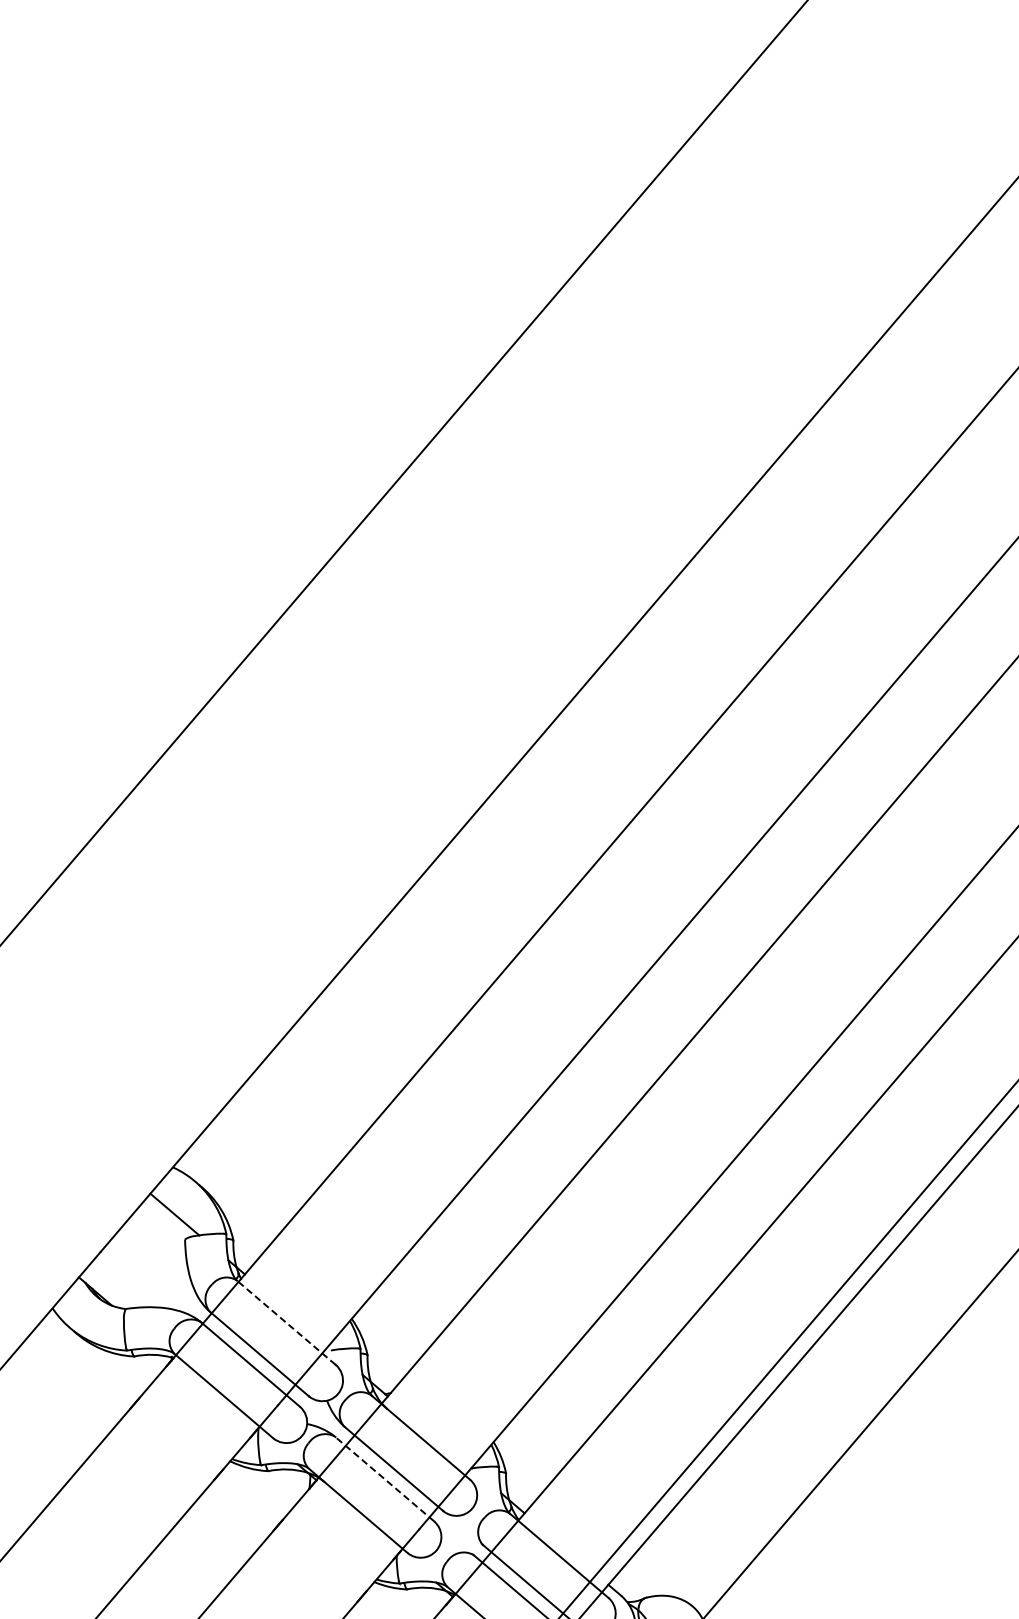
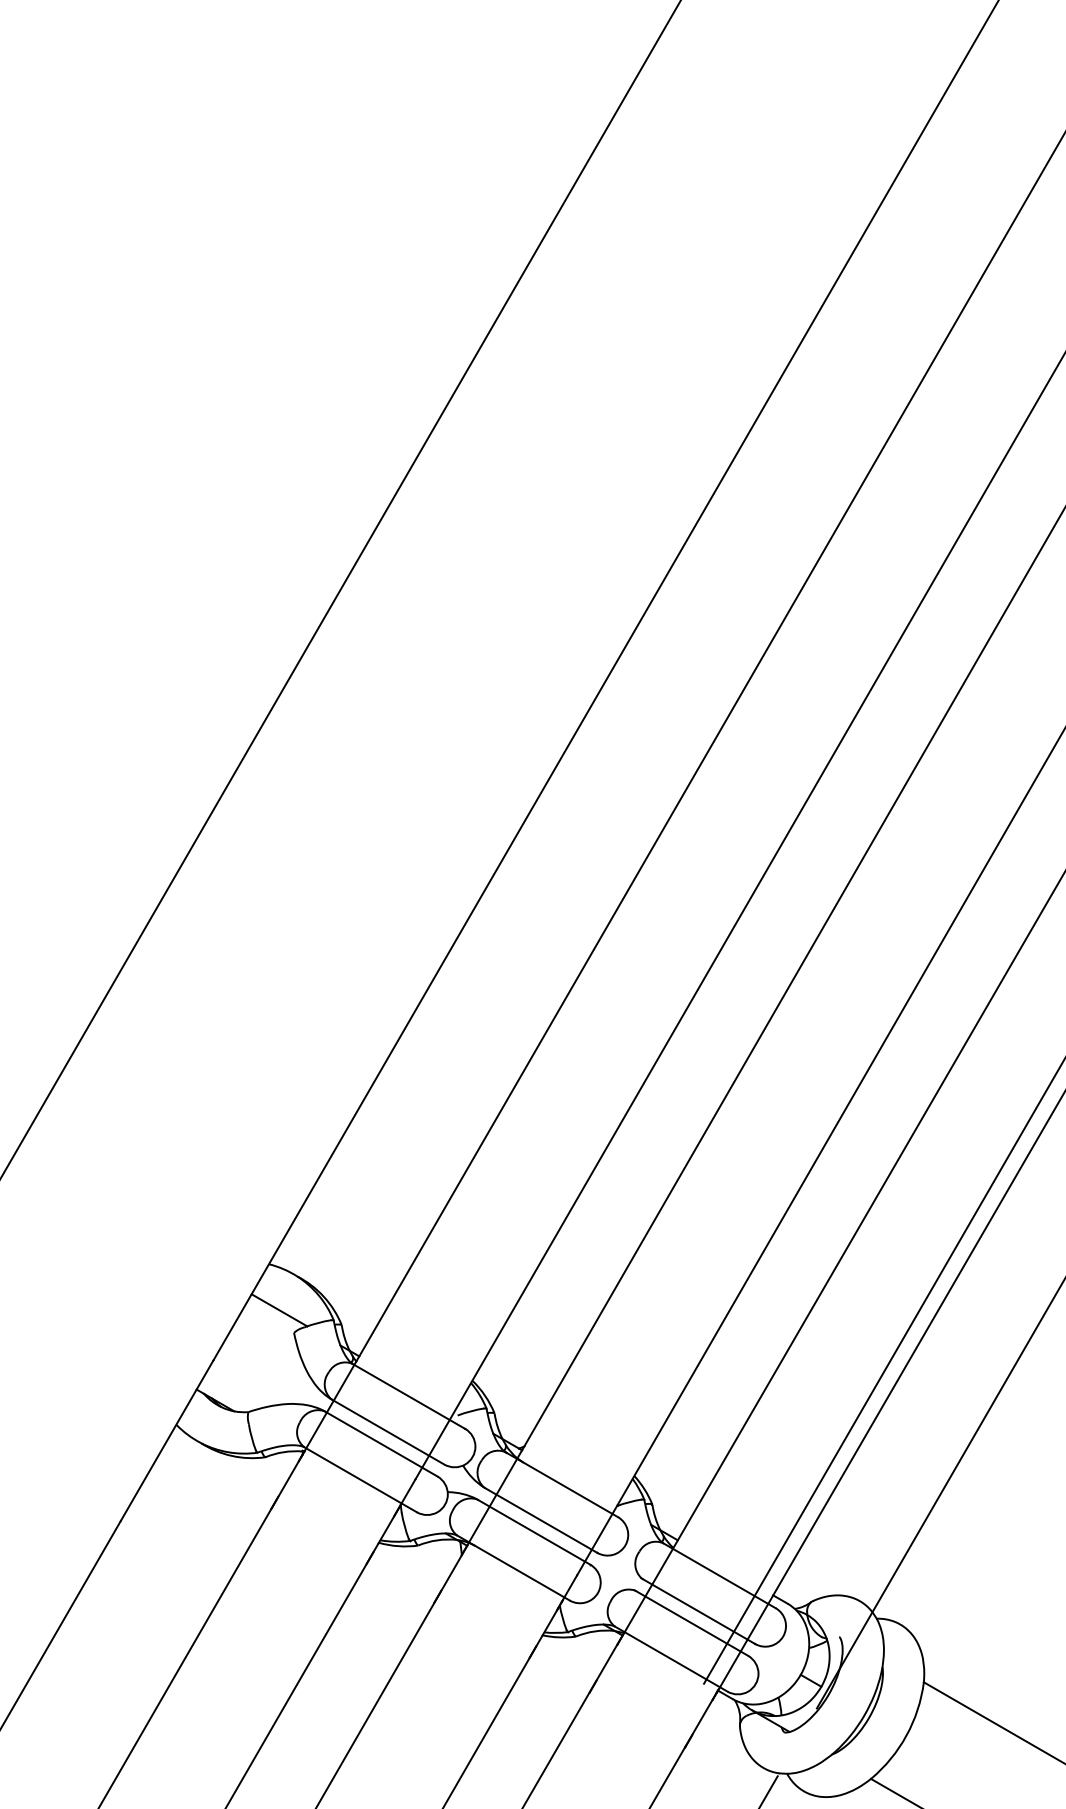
line: (286, 1322) -> (408, 1396), dashed -> solid
line: (385, 1479) -> (534, 1532), dashed -> solid

